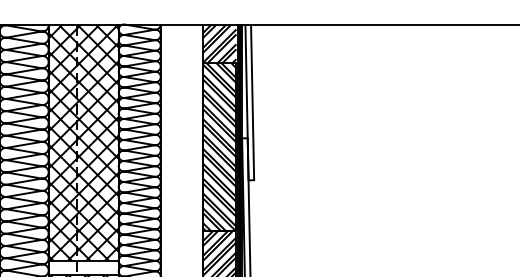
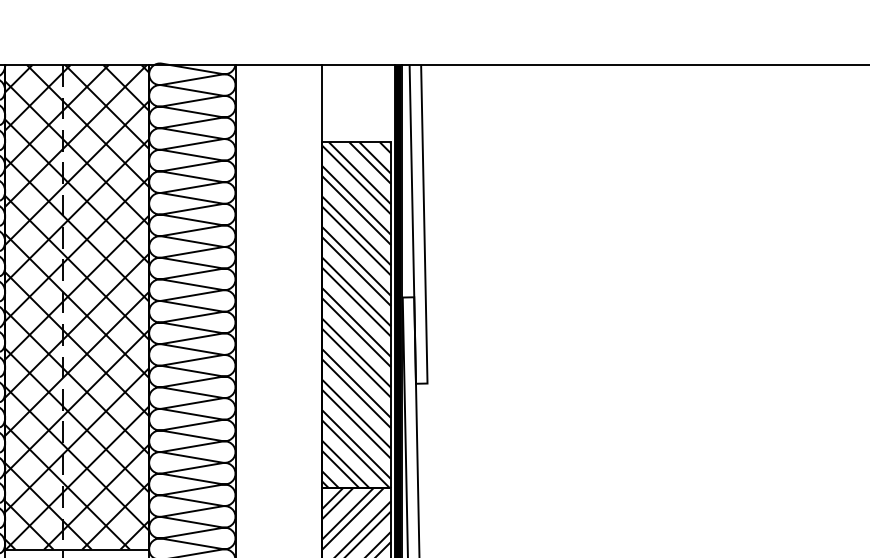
hatch: (219, 43) -> (356, 102), removed

